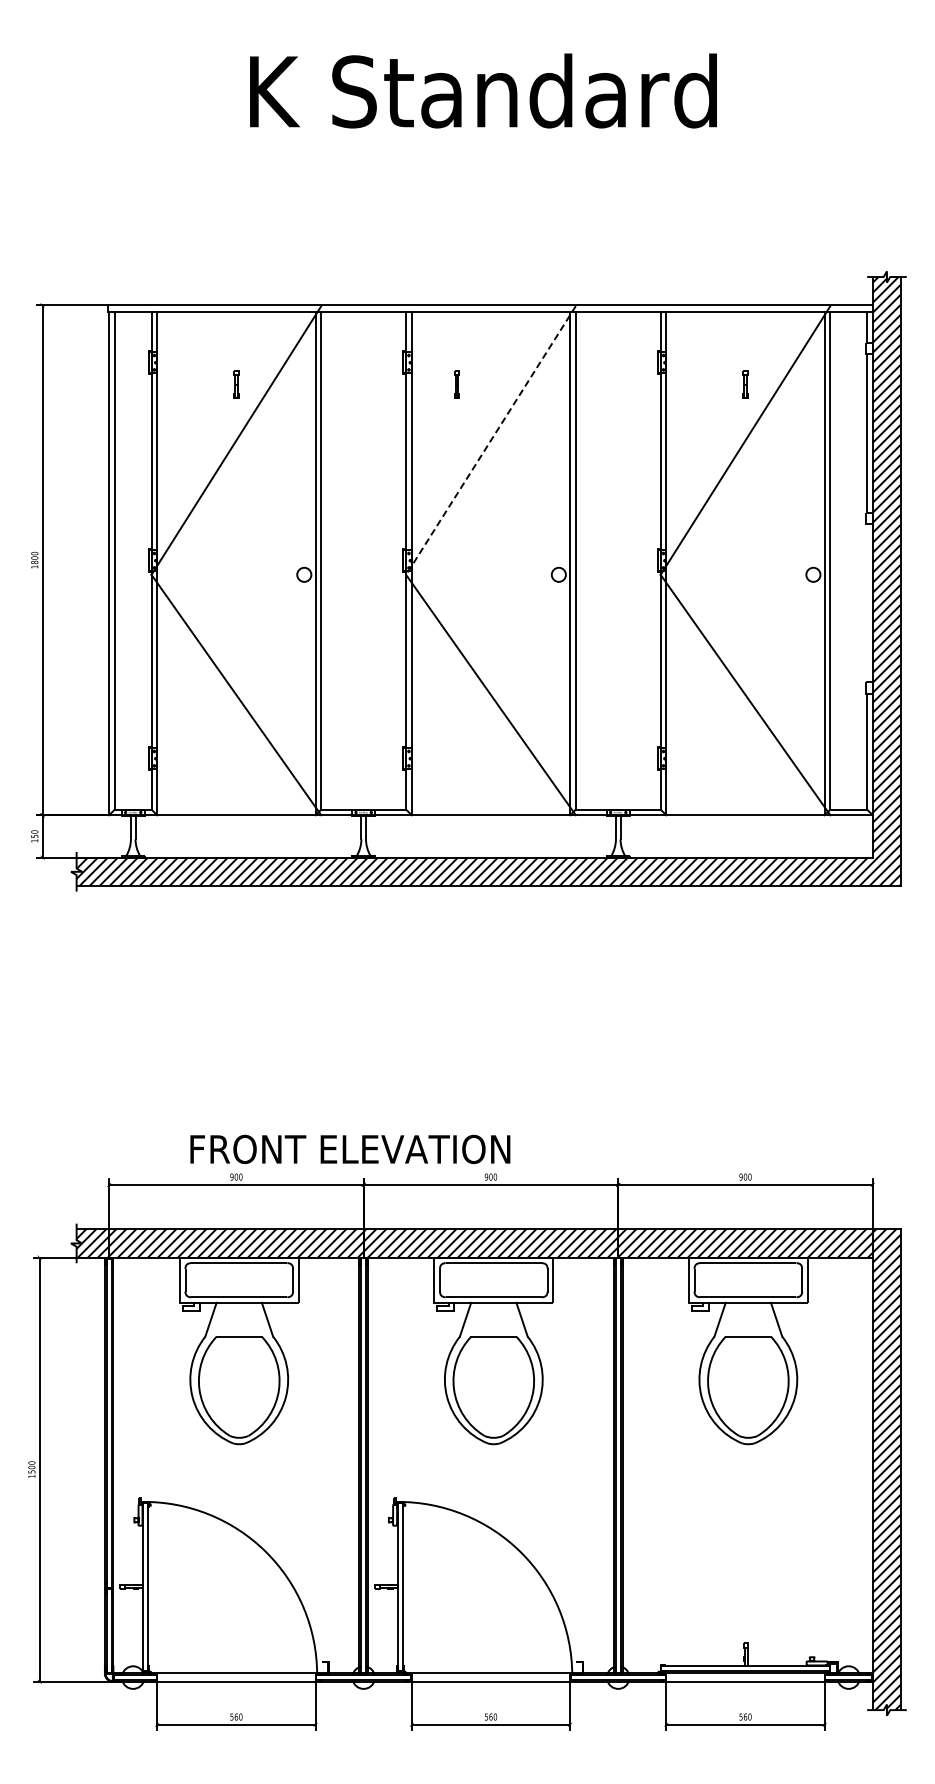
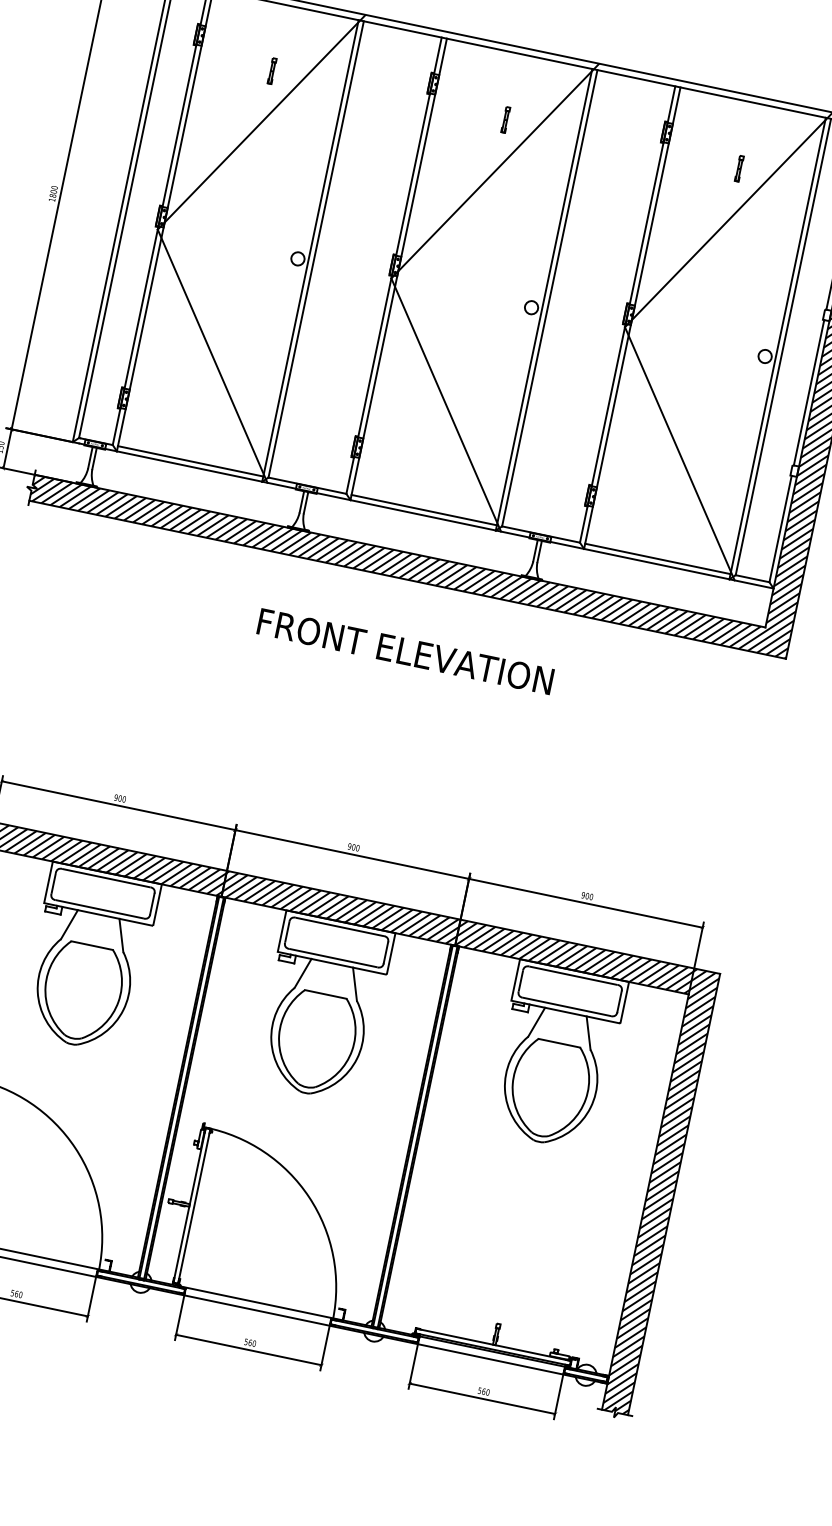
part: (456, 384) -> (505, 119), moved
line: (490, 440) -> (494, 171), dashed -> solid
line: (867, 602) -> (809, 392), added
line: (236, 809) -> (190, 461), added
line: (490, 809) -> (423, 509), added
line: (745, 809) -> (657, 558), added
text: (350, 1149) -> (405, 651), moved

